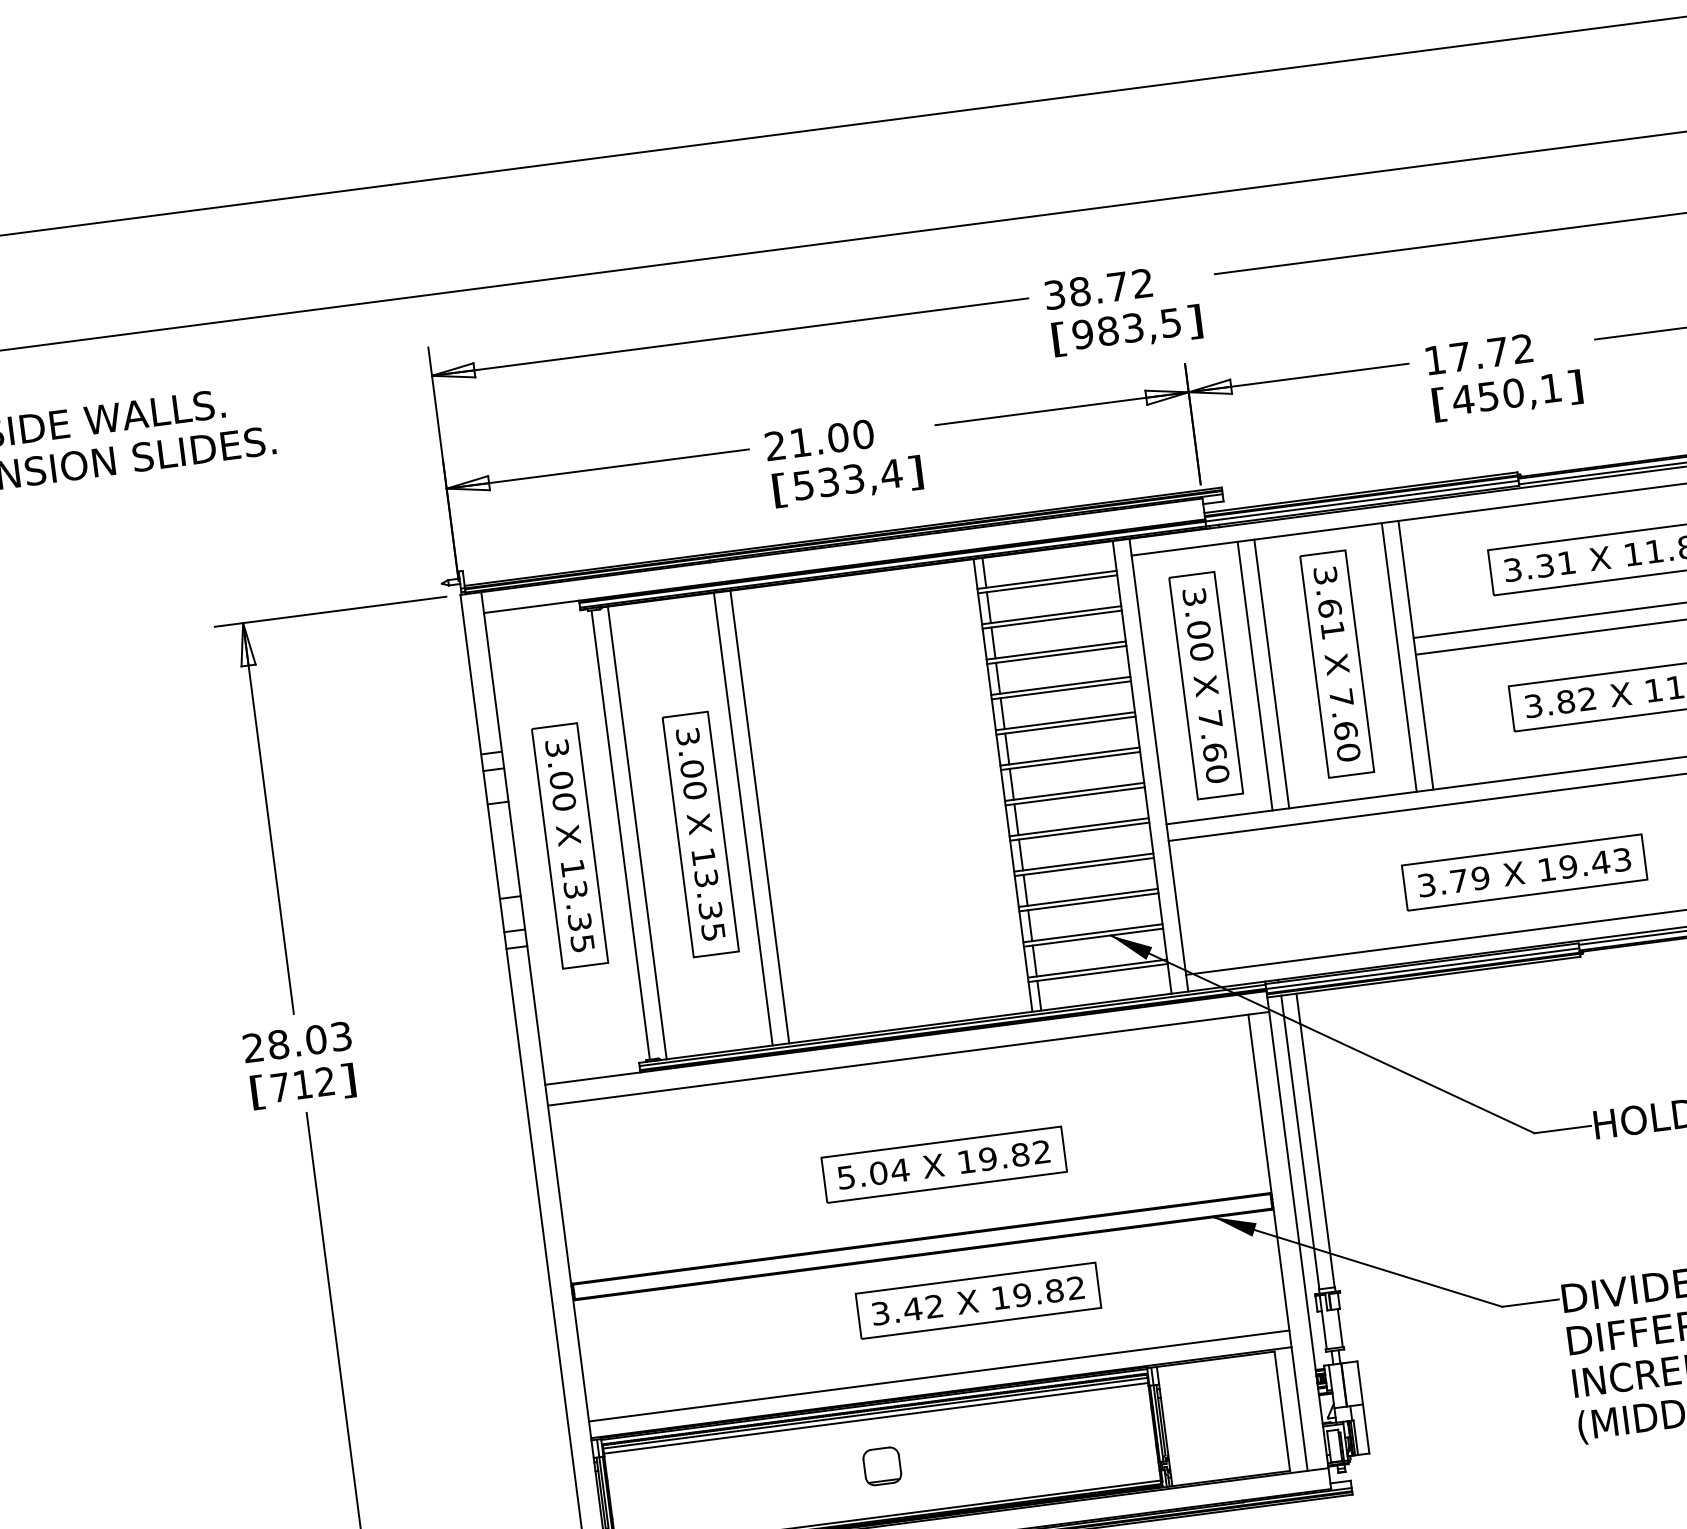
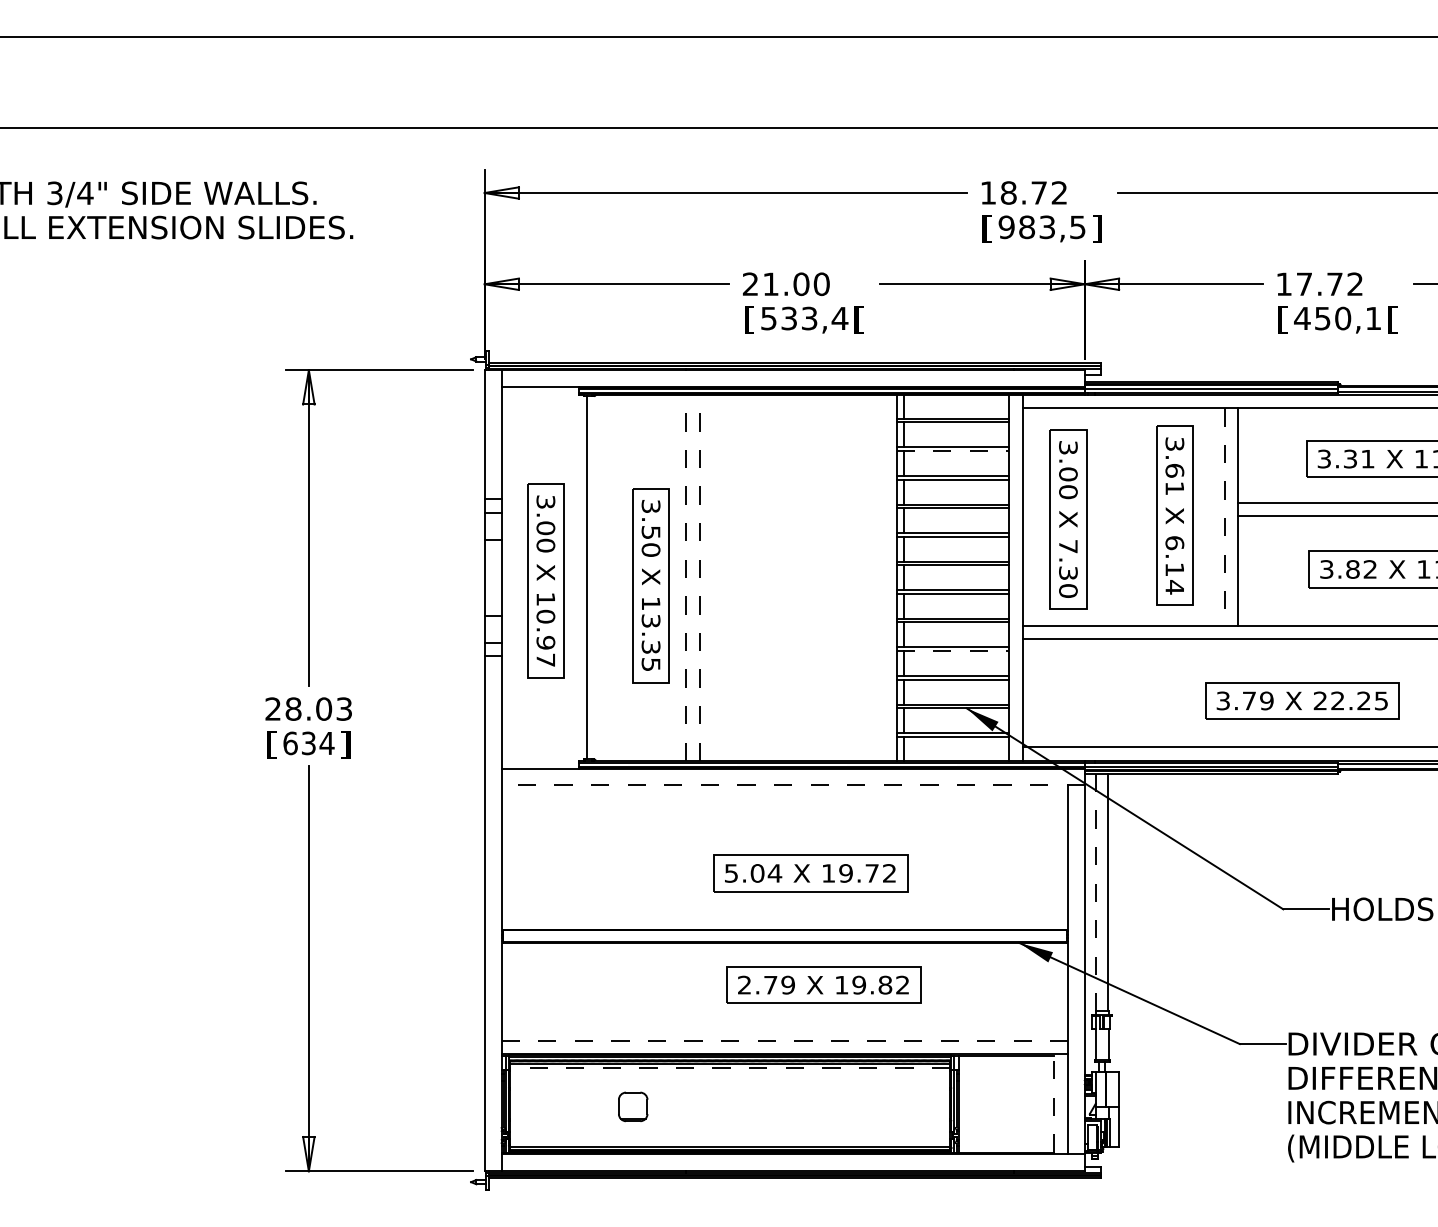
text: (1054, 294) -> (988, 192), 38.72 -> 18.72
text: (1574, 386) -> (1392, 319), ] -> [
text: (915, 472) -> (859, 319), ] -> [
line: (1053, 620) -> (953, 451), solid -> dashed
line: (1398, 656) -> (1224, 516), solid -> dashed
line: (1271, 673) -> (1121, 516), removed
line: (1255, 675) -> (1108, 516), removed
text: (1344, 725) -> (1174, 565), 7.60 -> 6.14
text: (1214, 752) -> (1068, 573), 7.60 -> 7.30
text: (691, 768) -> (650, 532), 3.00 -> 3.50
line: (759, 816) -> (699, 577), solid -> dashed
line: (743, 818) -> (686, 577), solid -> dashed
line: (636, 832) -> (600, 577), removed
text: (1584, 864) -> (1350, 700), 19.43 -> 22.25
line: (1085, 867) -> (953, 651), solid -> dashed
text: (578, 915) -> (545, 637), 13.35 -> 10.97
line: (908, 1058) -> (793, 785), solid -> dashed
text: (302, 1084) -> (308, 743), 712 -> 634
line: (1300, 1142) -> (1096, 892), solid -> dashed
text: (1020, 1154) -> (872, 873), 19.82 -> 19.72
text: (907, 1309) -> (766, 984), 3.42 -> 2.79
line: (940, 1375) -> (785, 1040), solid -> dashed
line: (1282, 1410) -> (1054, 1103), solid -> dashed
line: (875, 1418) -> (729, 1068), solid -> dashed
part: (882, 1465) -> (633, 1106), moved

